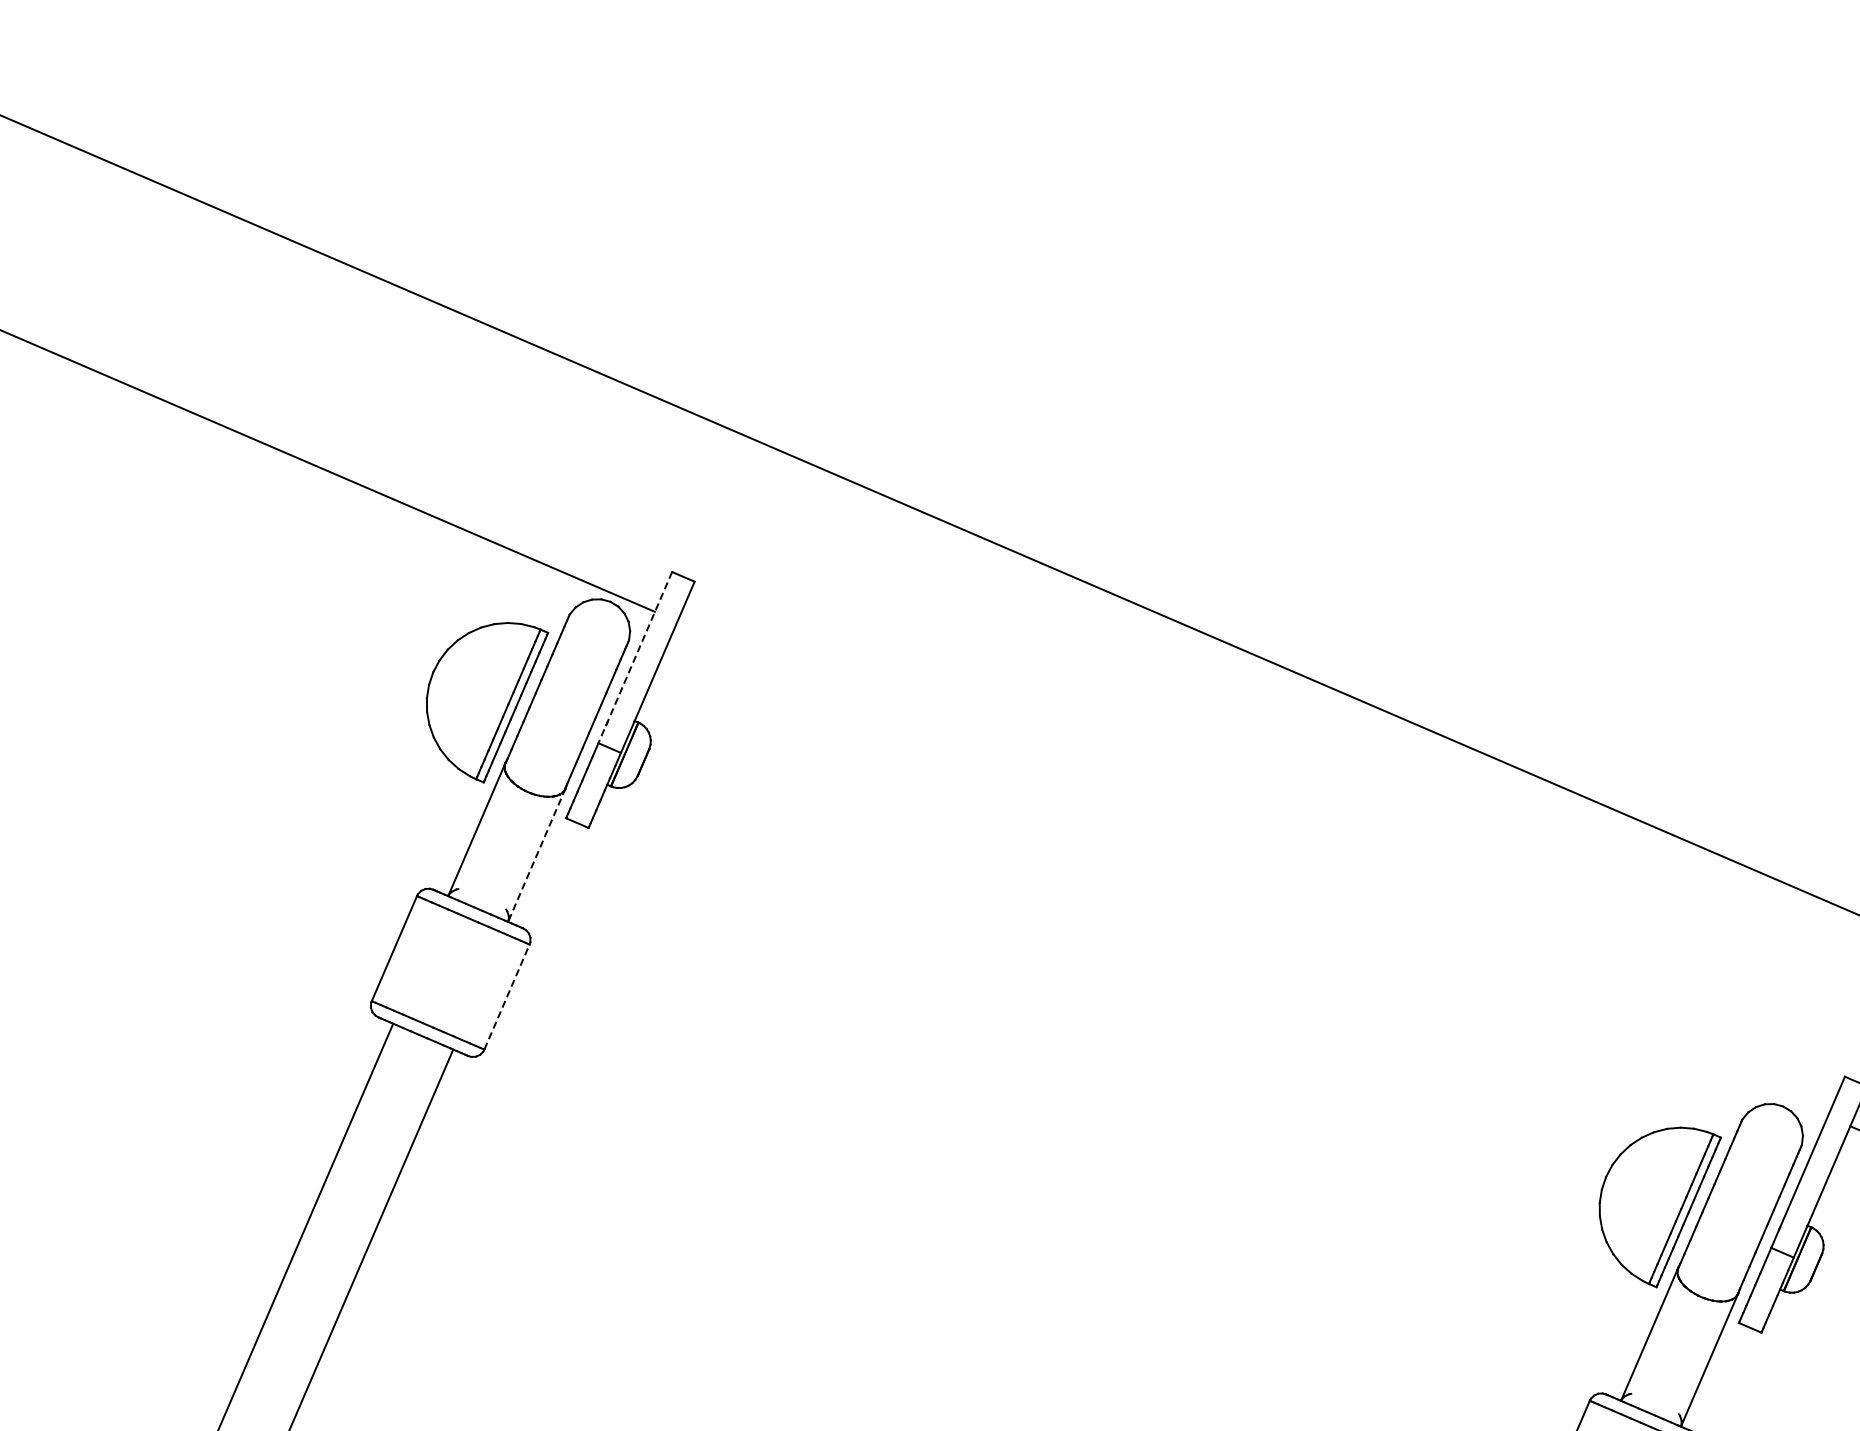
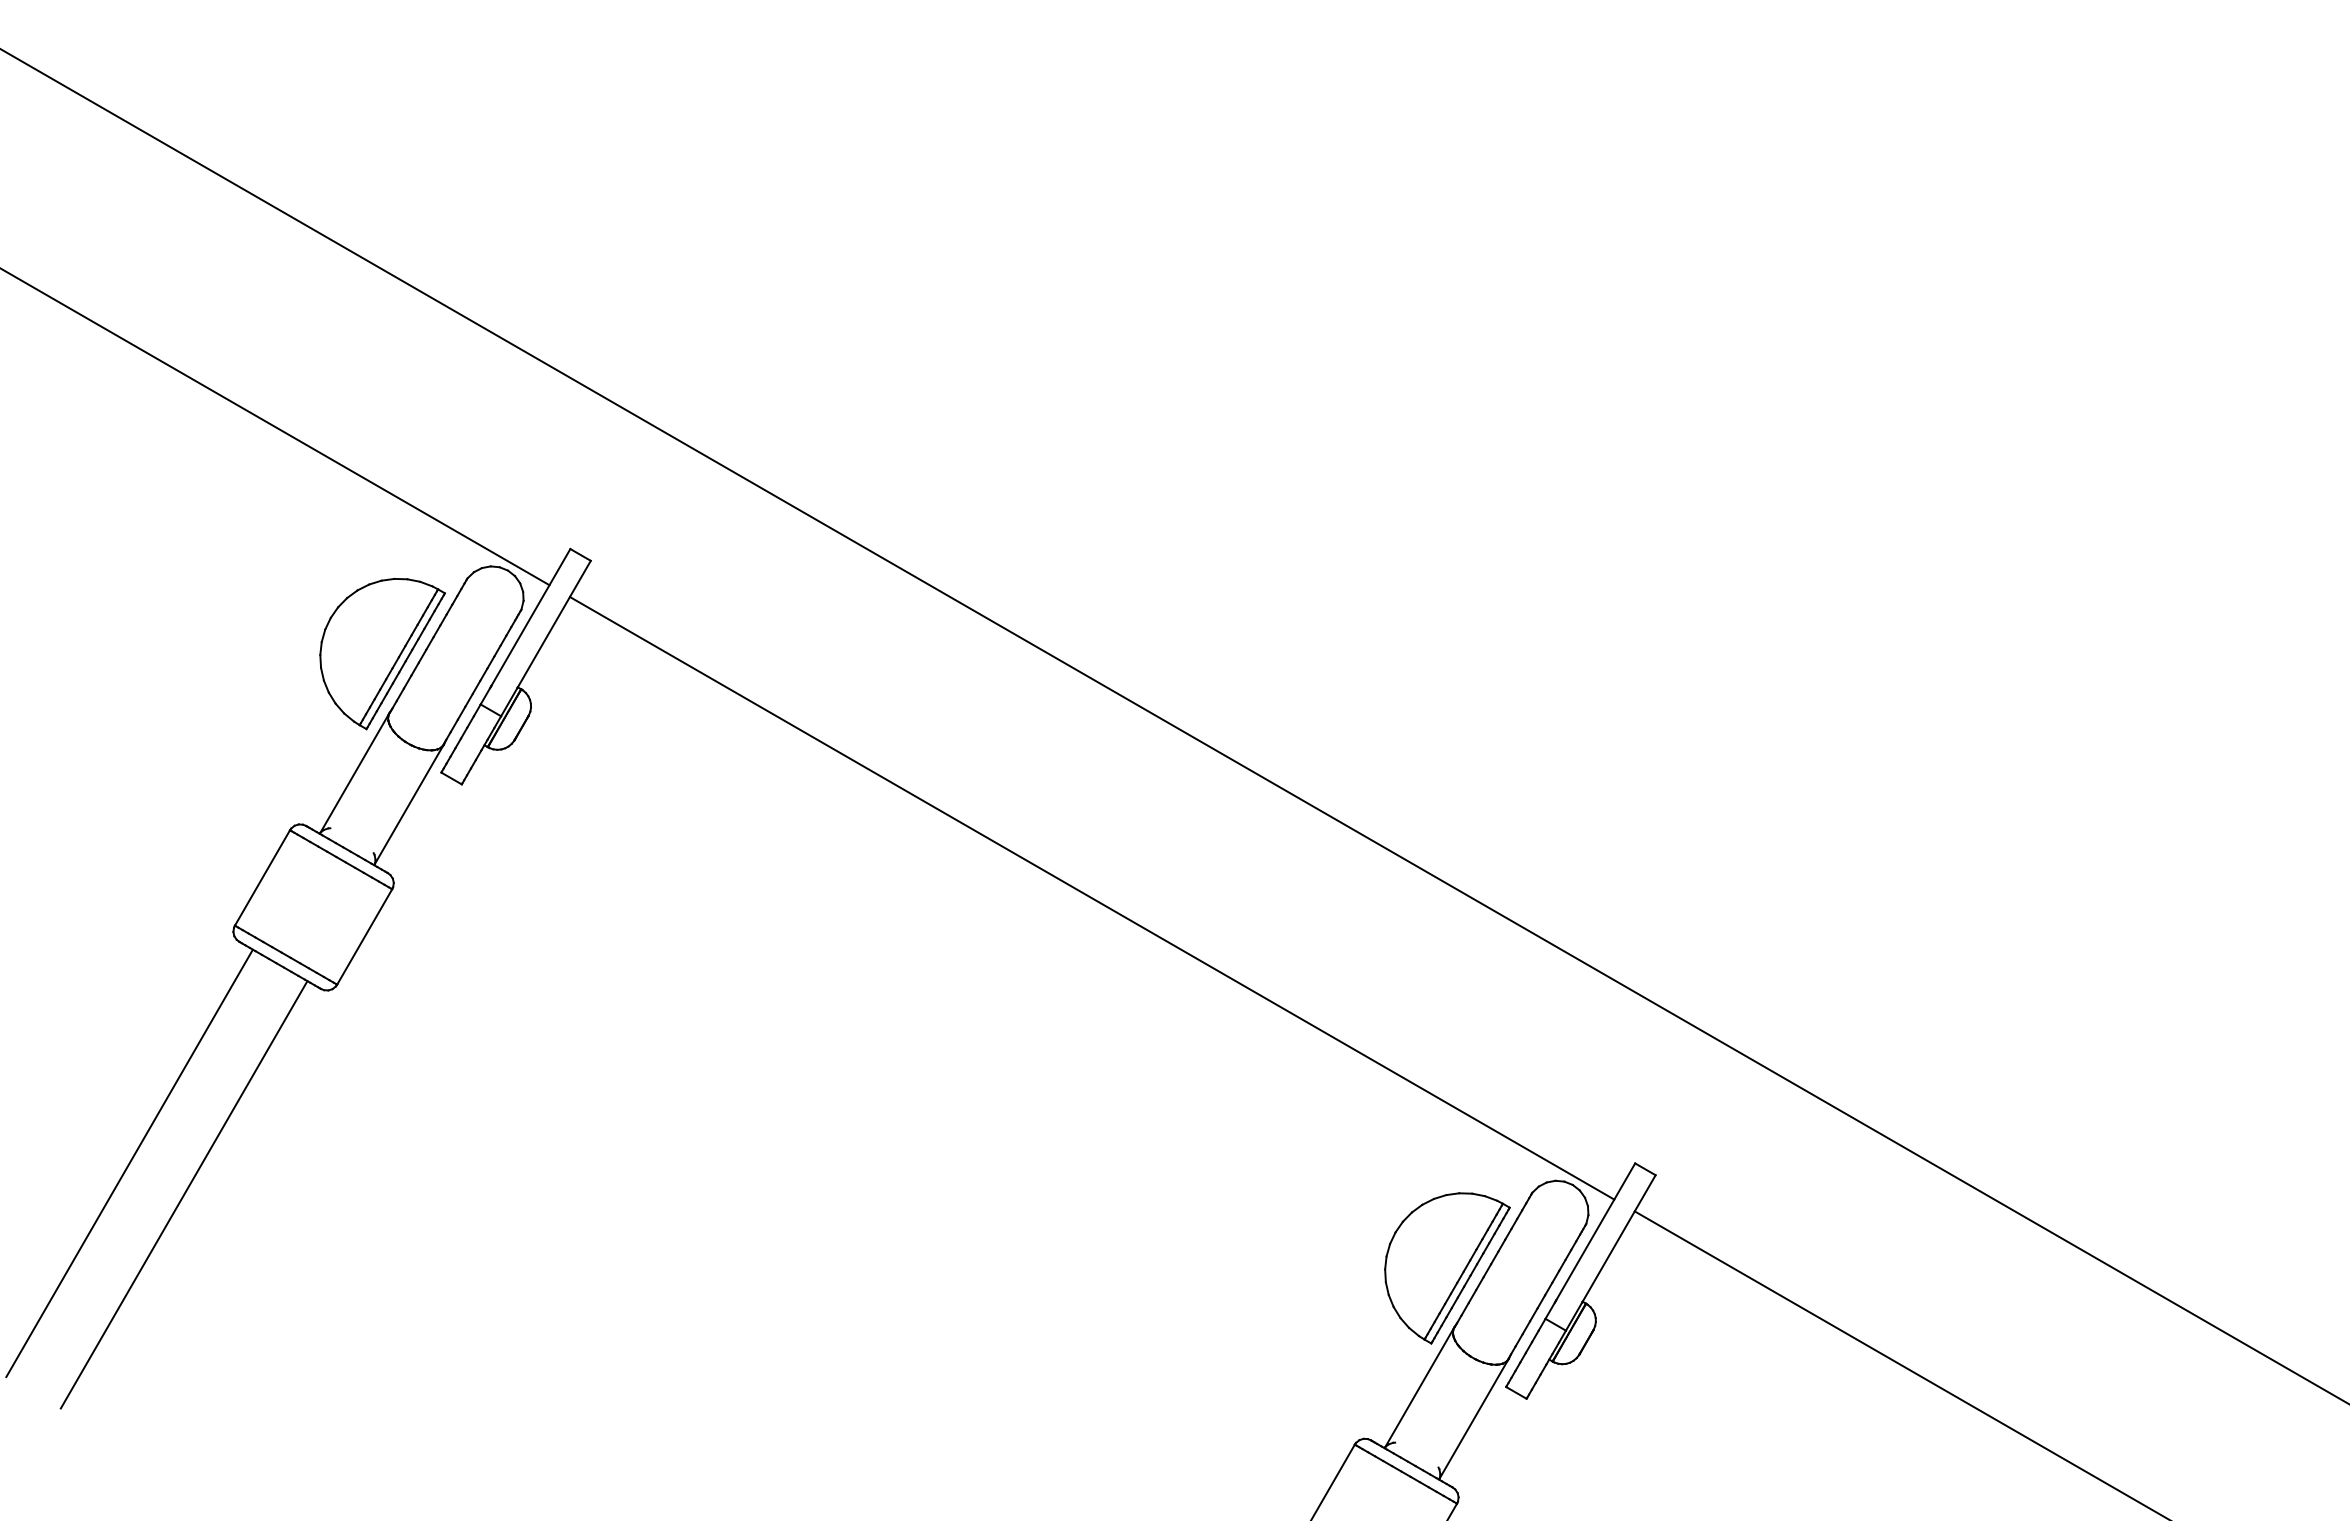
line: (635, 657) -> (525, 626), dashed -> solid
line: (537, 855) -> (409, 804), dashed -> solid
line: (1252, 869) -> (1091, 898), added
line: (506, 996) -> (364, 936), dashed -> solid

